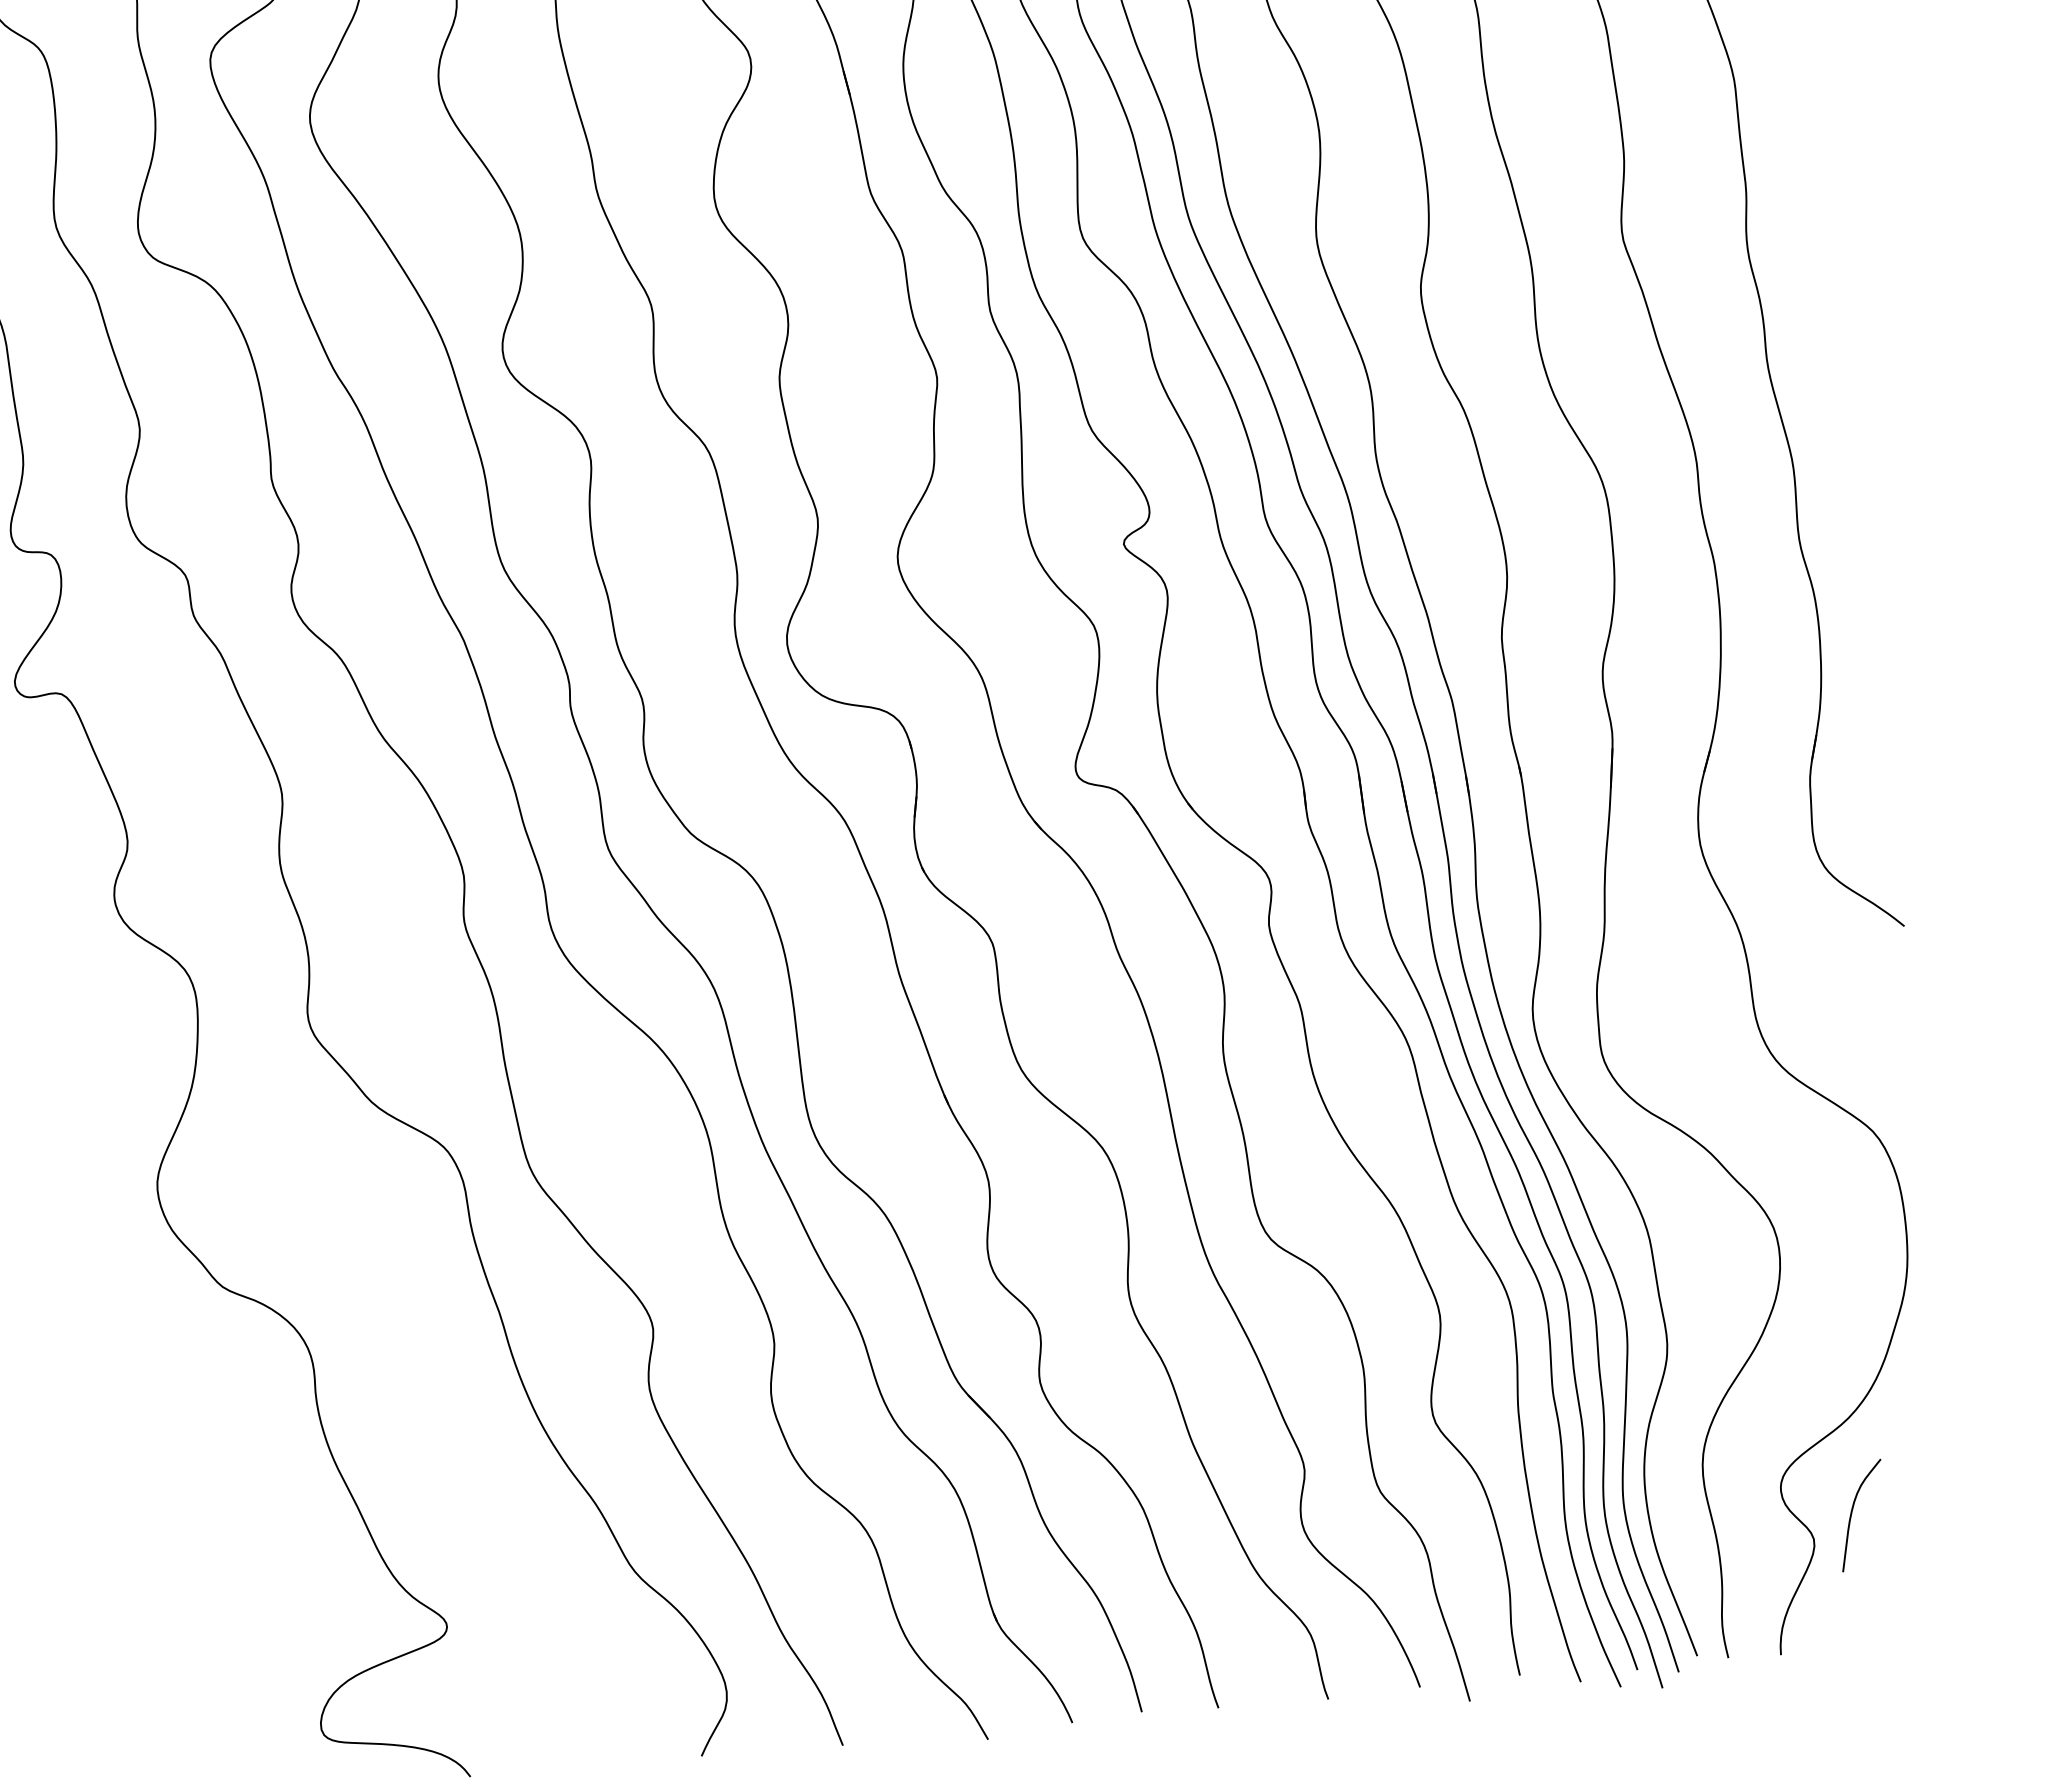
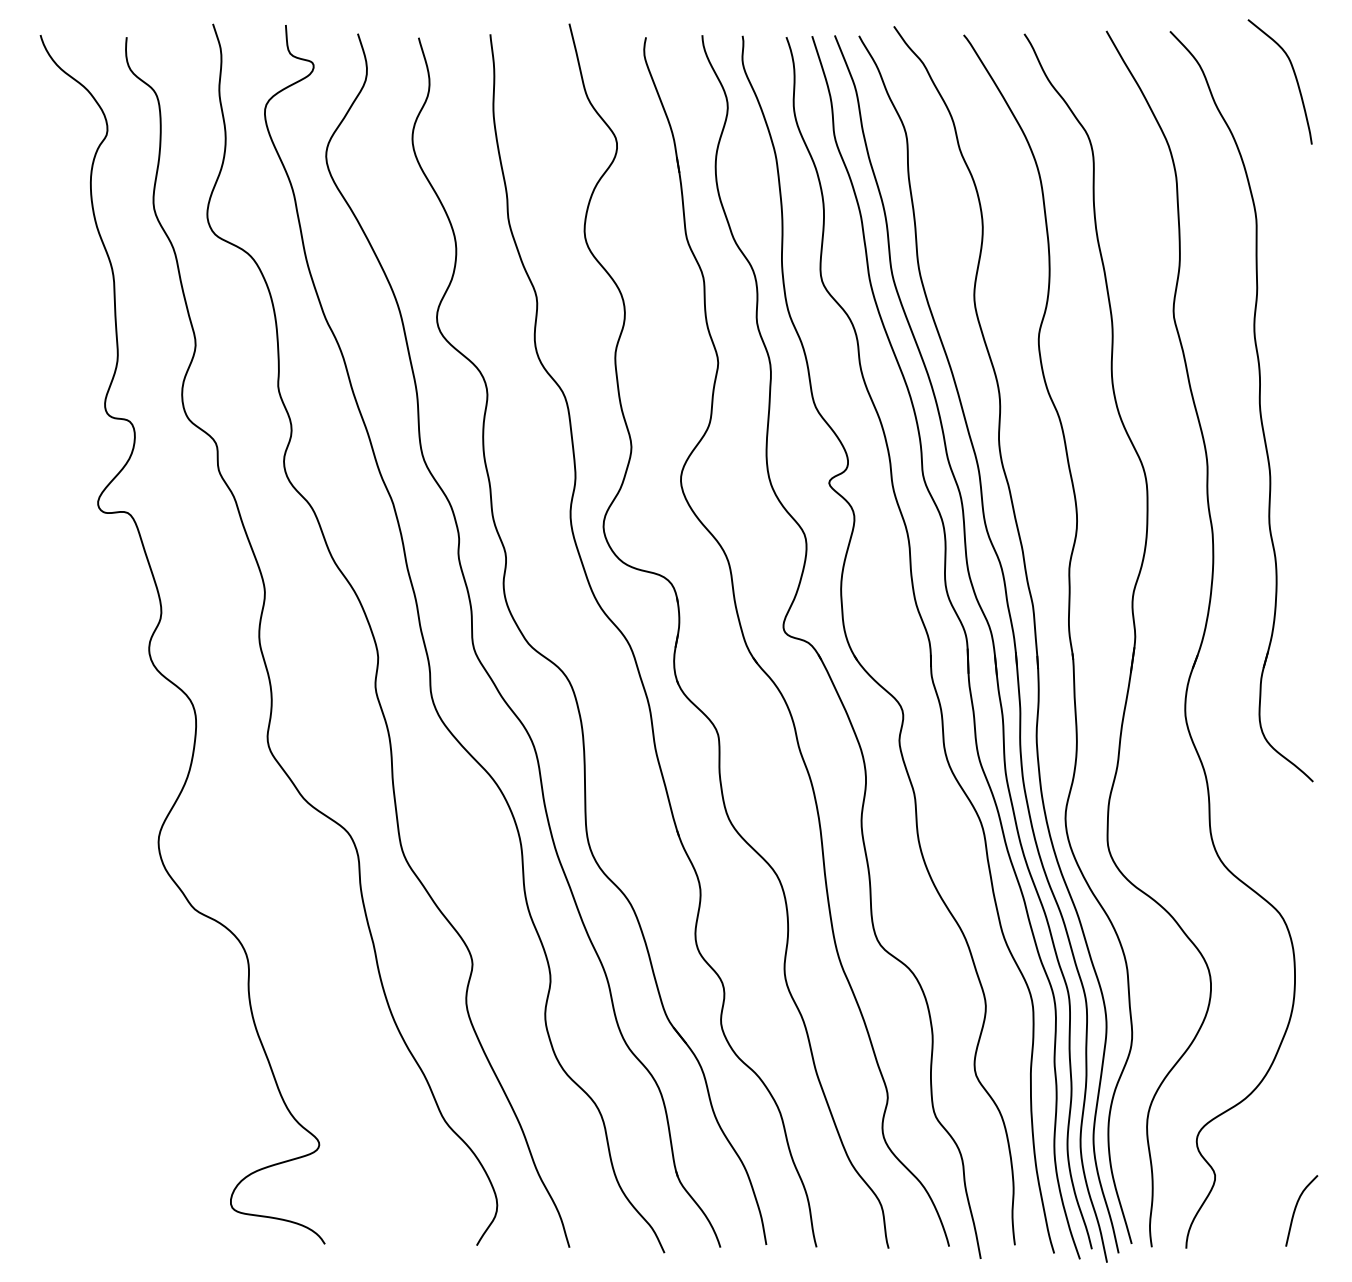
curve: (1853, 1512) -> (1296, 1208), moved

